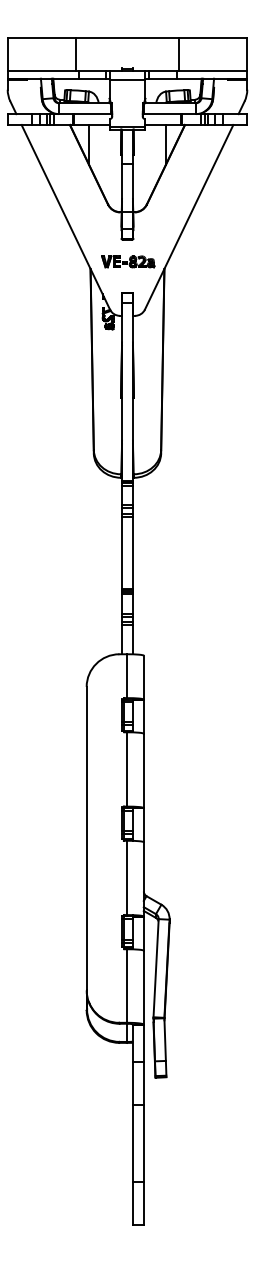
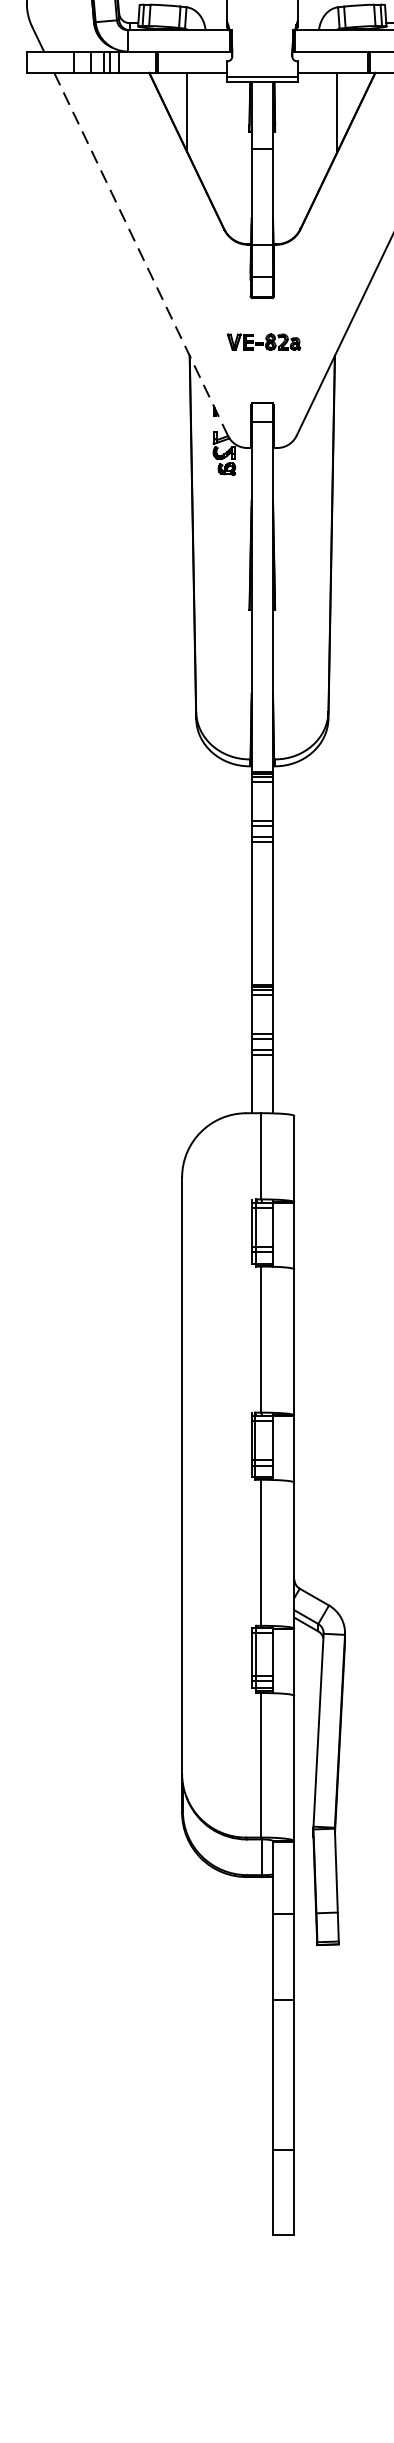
line: (66, 217) -> (142, 254), solid -> dashed
part: (128, 261) -> (264, 341), size x0.7

